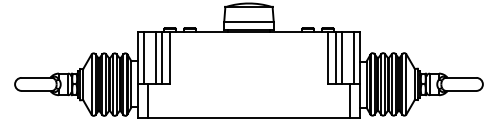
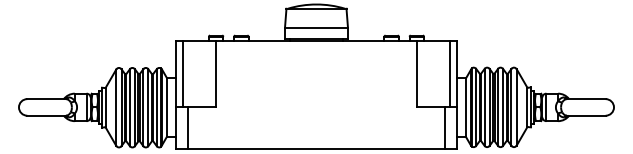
line: (156, 58) -> (198, 74), removed
line: (161, 58) -> (205, 74), removed
line: (336, 58) -> (427, 74), removed
line: (341, 58) -> (434, 74), removed

